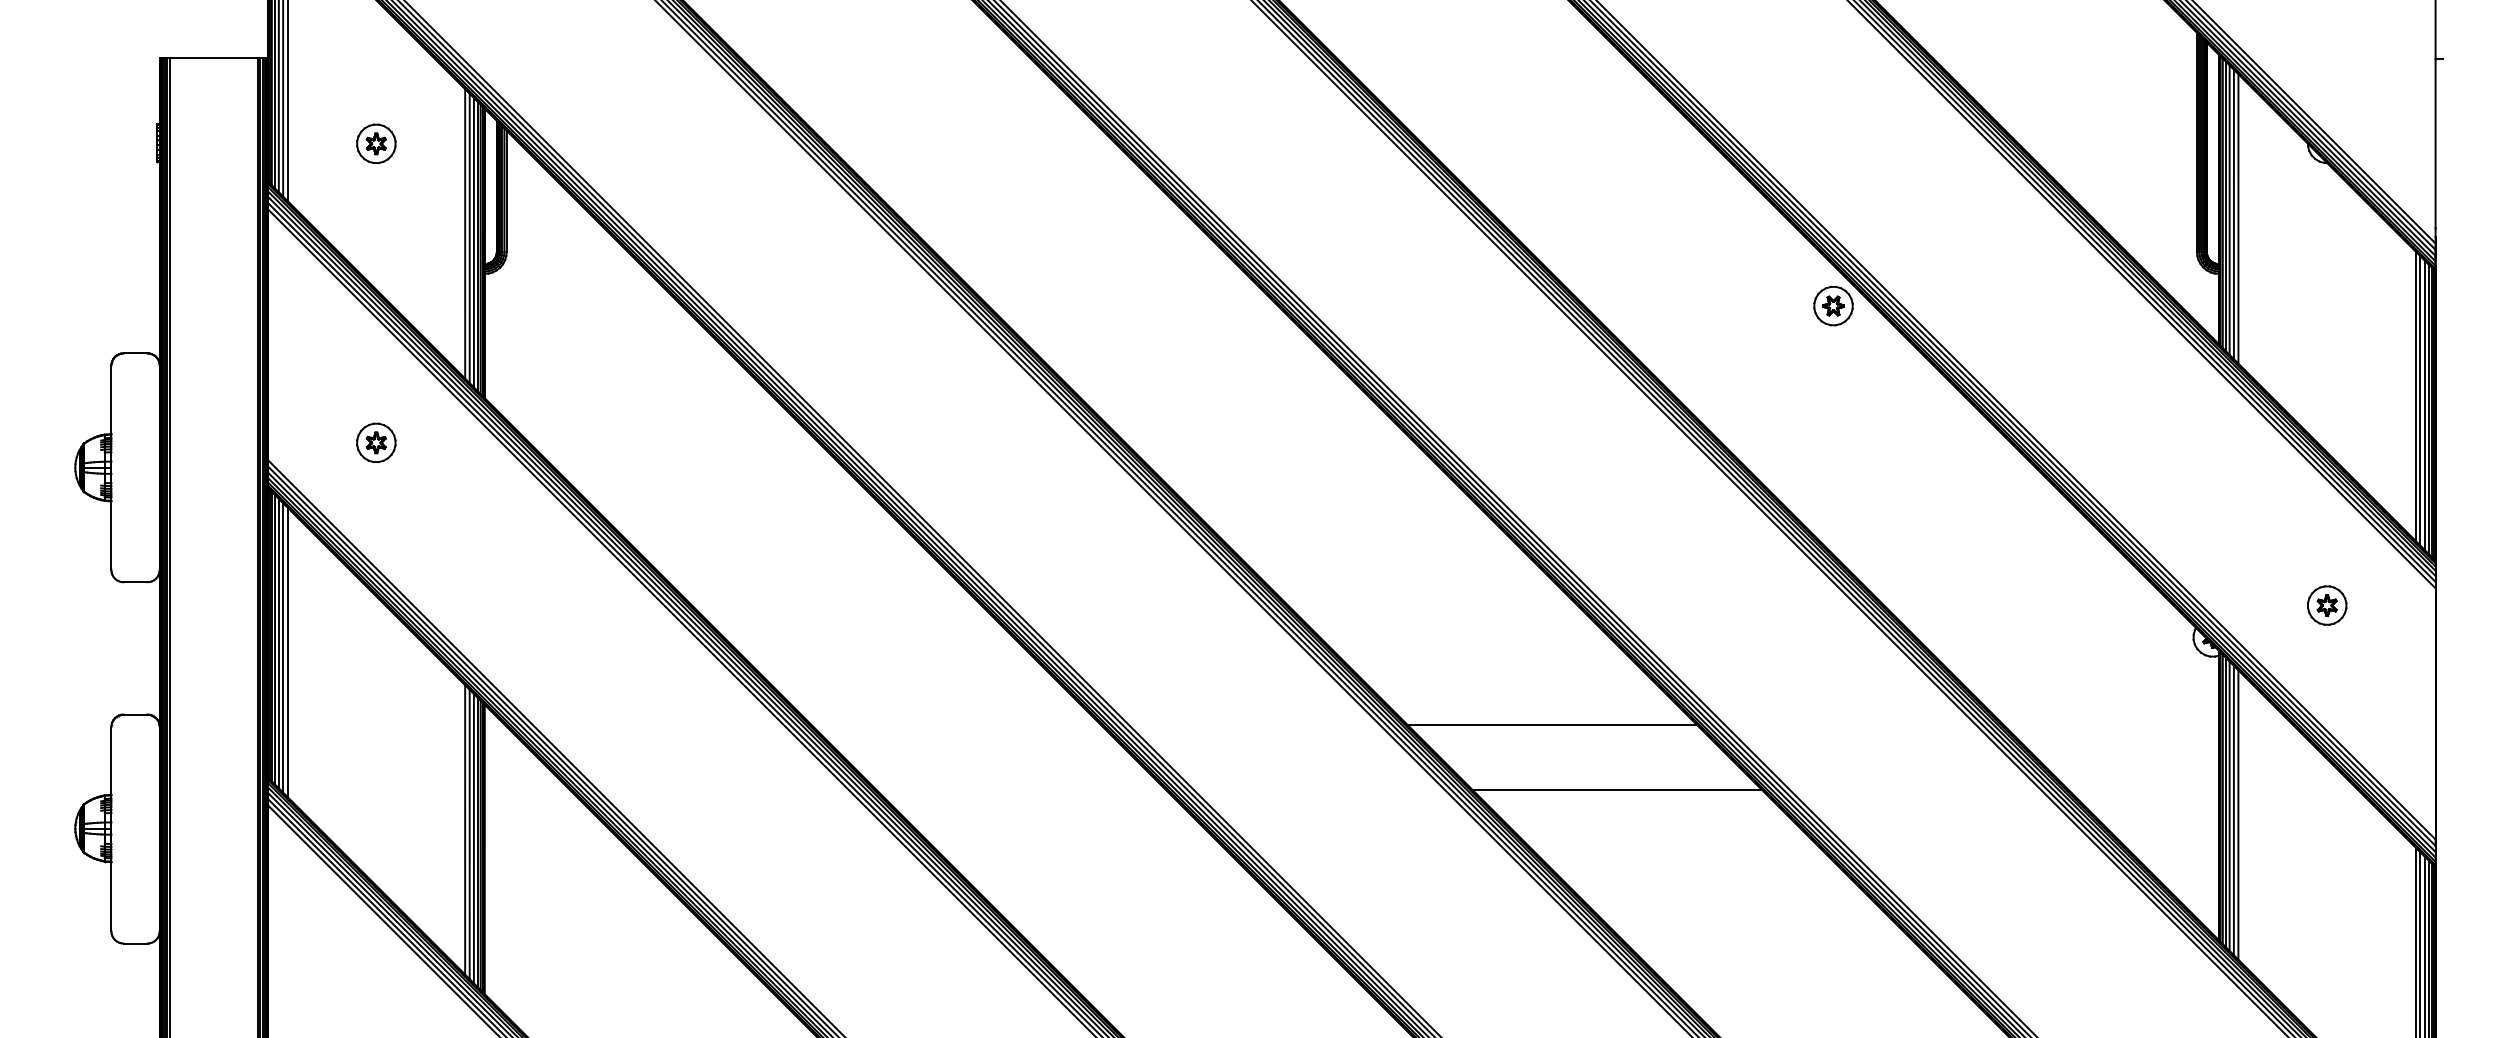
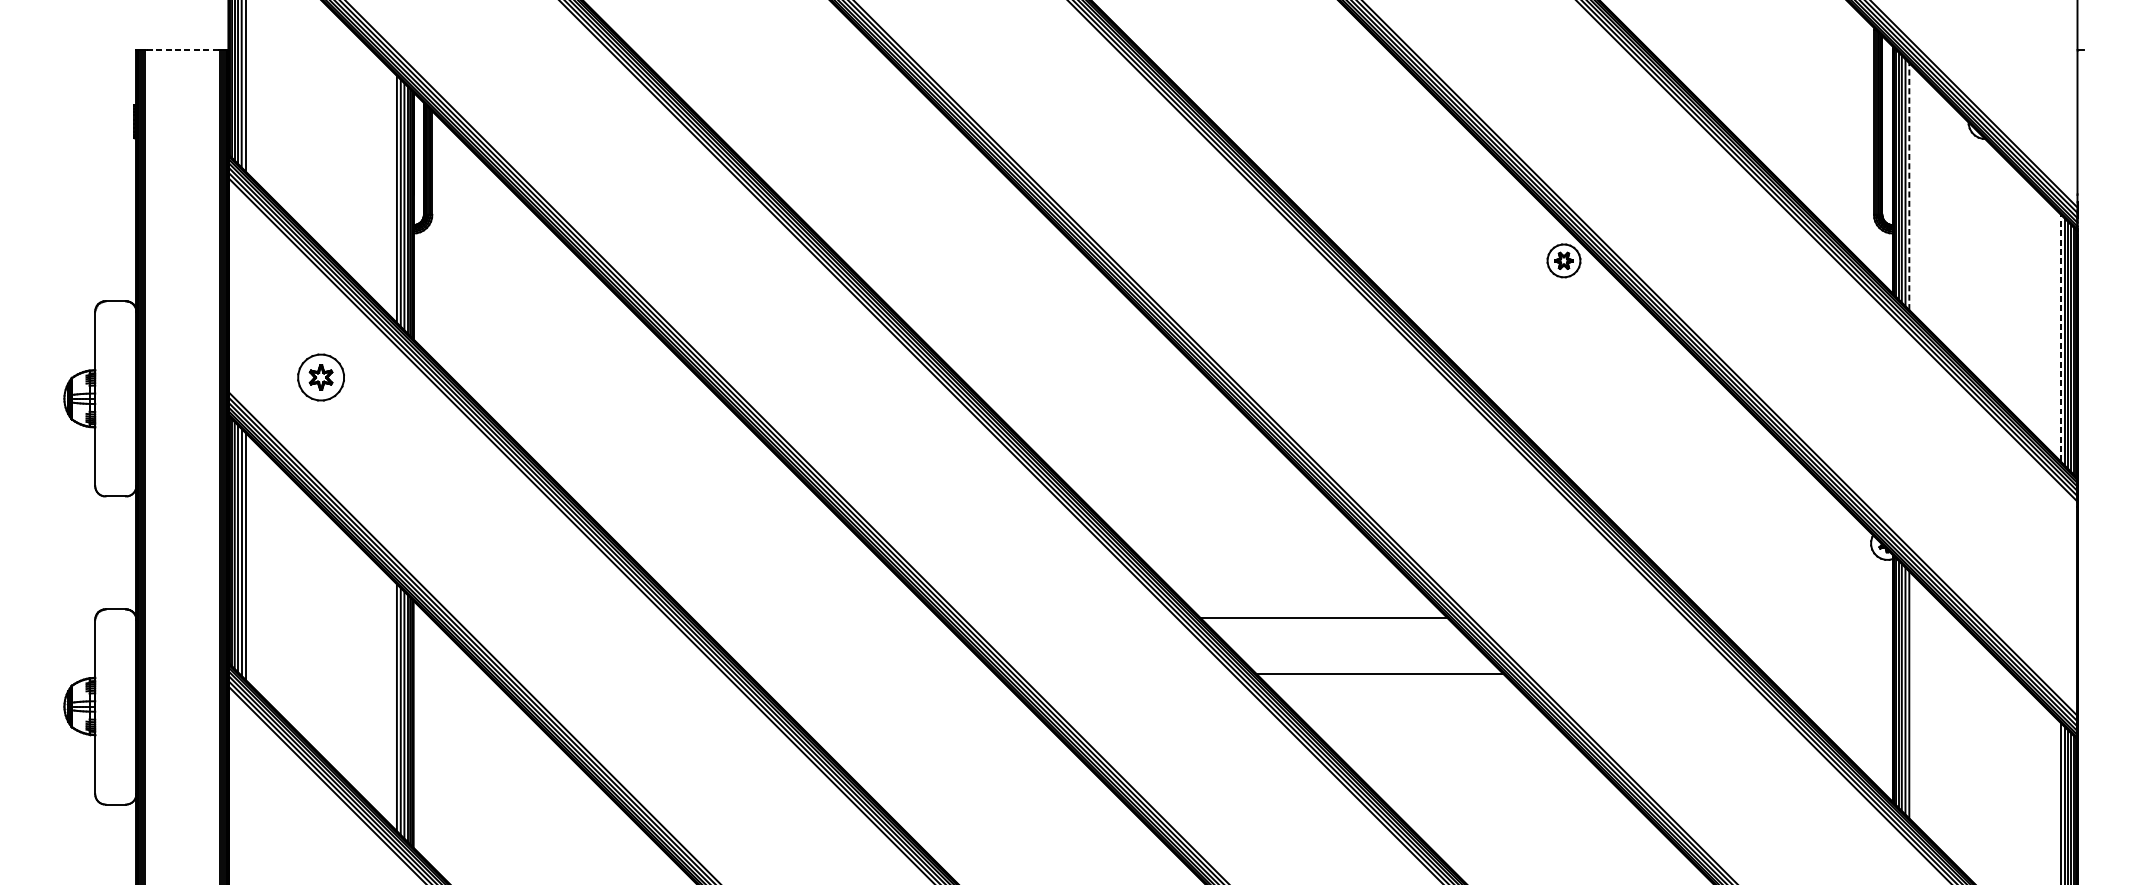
line: (213, 58) -> (182, 49), solid -> dashed
part: (376, 143) -> (321, 122), removed
line: (2238, 218) -> (1909, 186), solid -> dashed
line: (2415, 396) -> (2060, 338), solid -> dashed
part: (376, 442) -> (321, 377), size x1.4
part: (2327, 605) -> (1985, 516), removed

